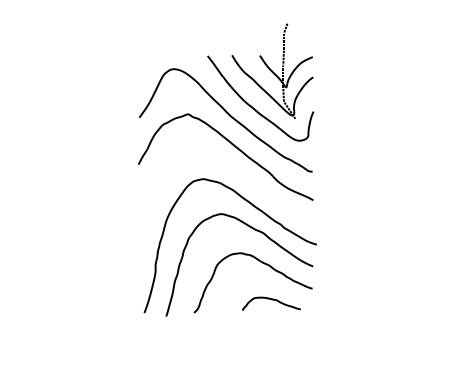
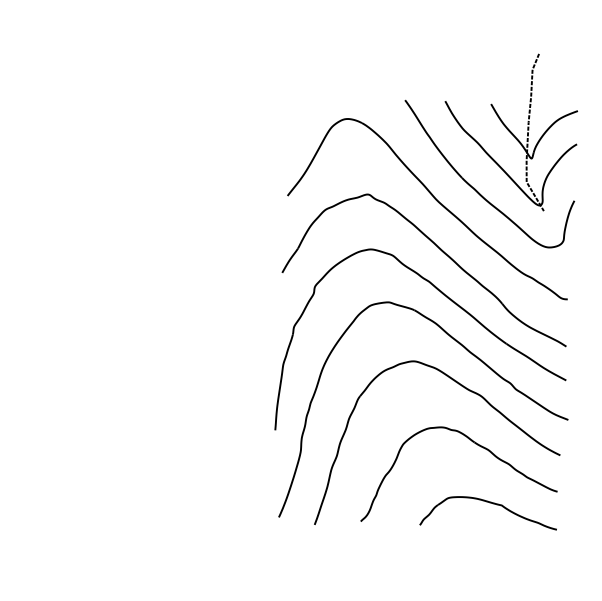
part: (242, 177) -> (451, 302), added
part: (271, 303) -> (488, 512), size x1.43

